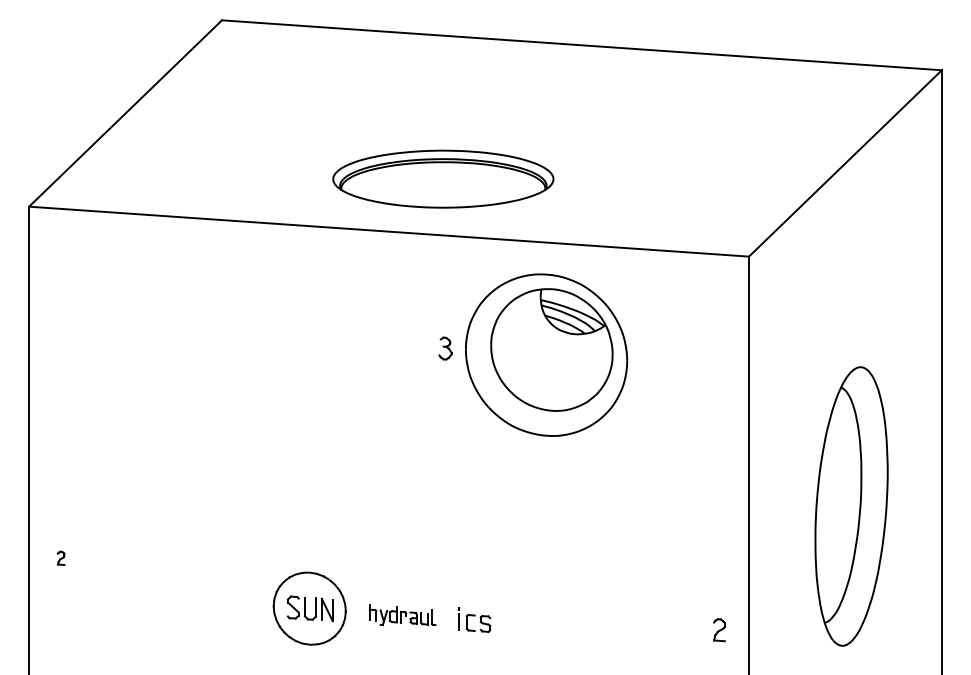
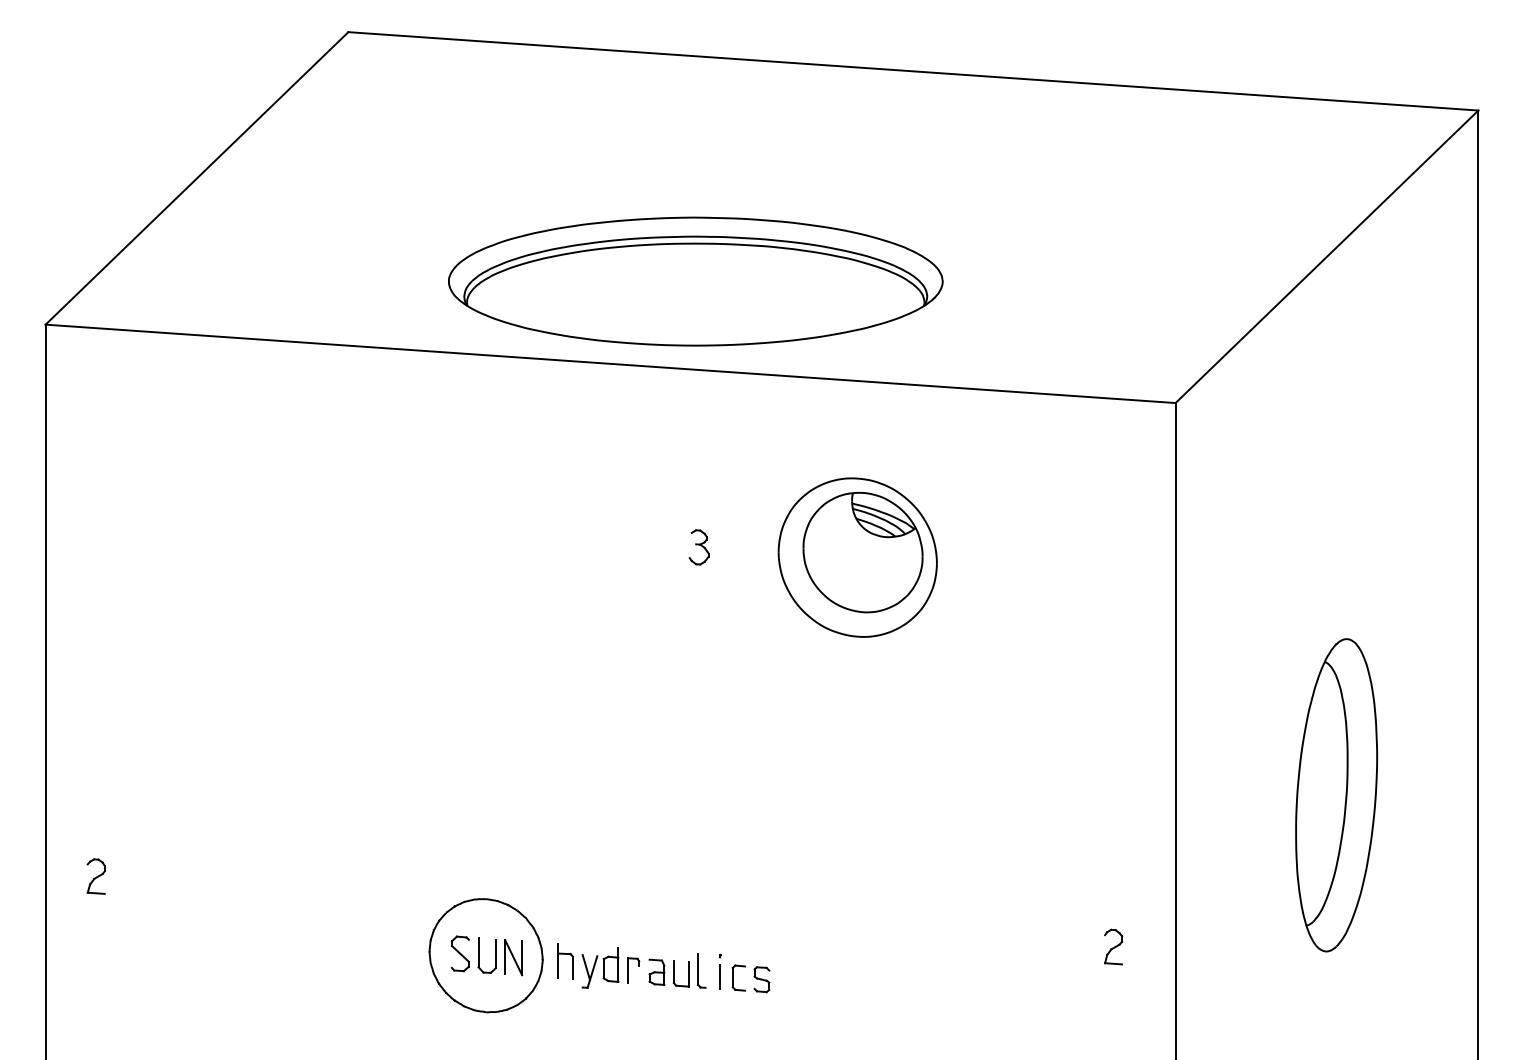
part: (443, 178) -> (696, 280), size x1.43
part: (546, 354) -> (857, 556), size x0.62
part: (851, 506) -> (1336, 795), size x0.71
part: (60, 558) -> (94, 876), size x1.67
part: (402, 615) -> (631, 966), size x1.43
part: (719, 630) -> (1113, 947), moved

